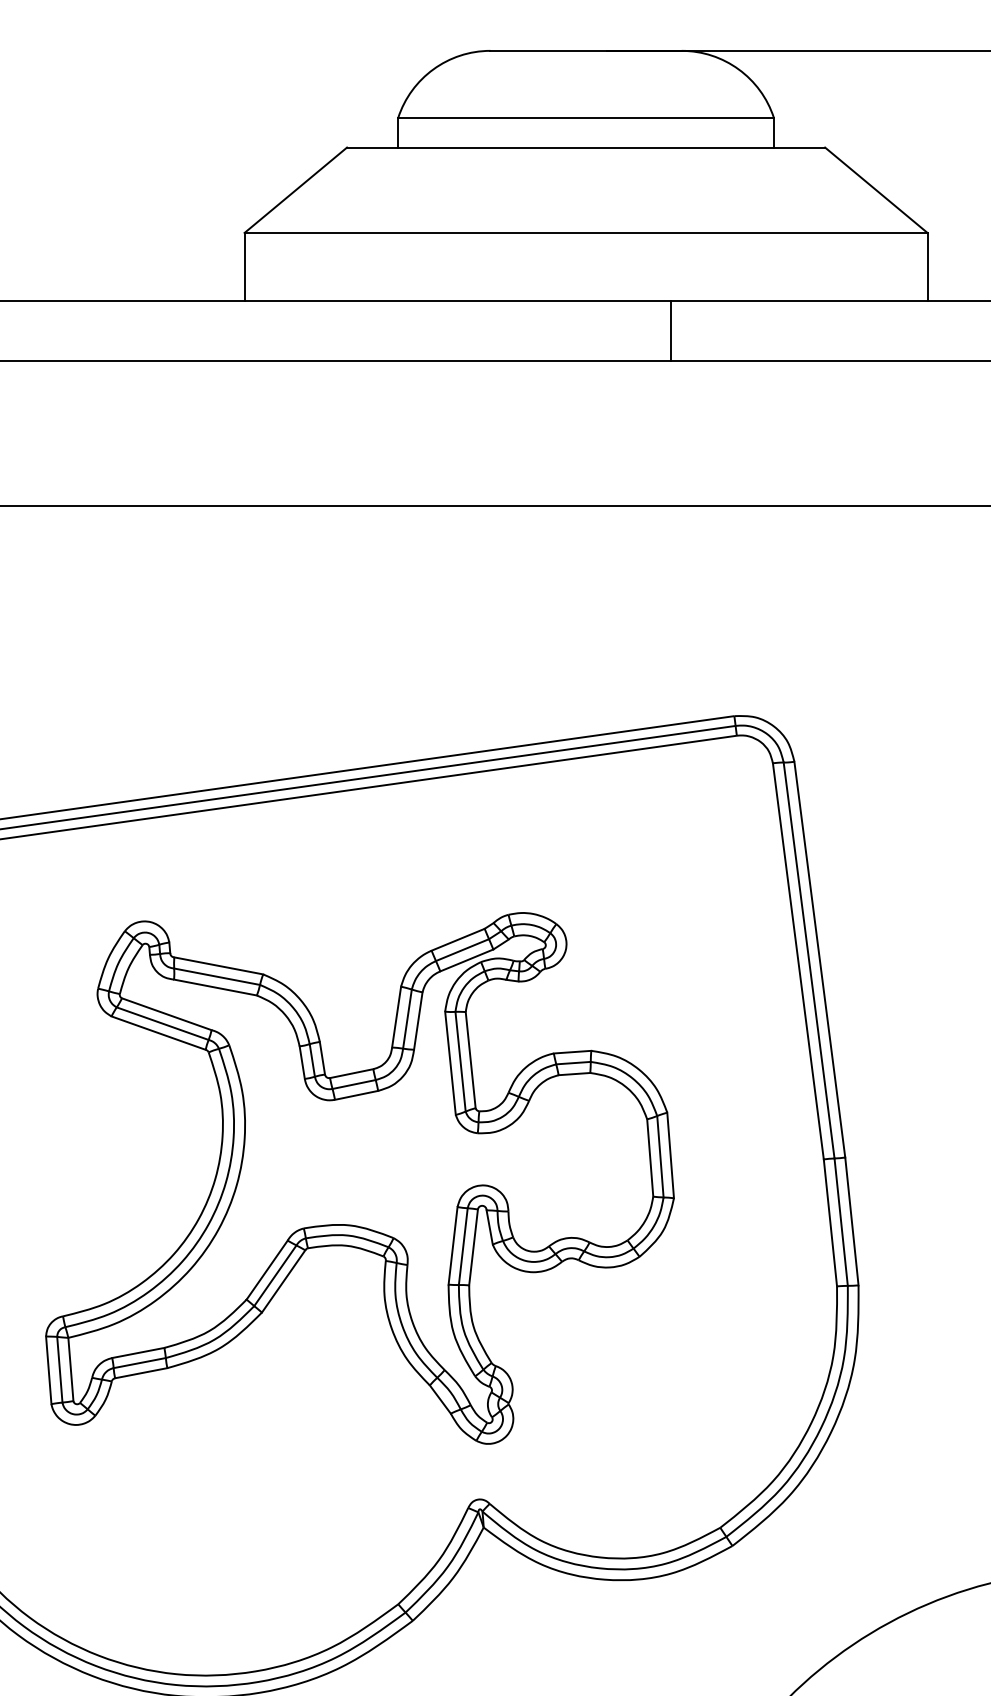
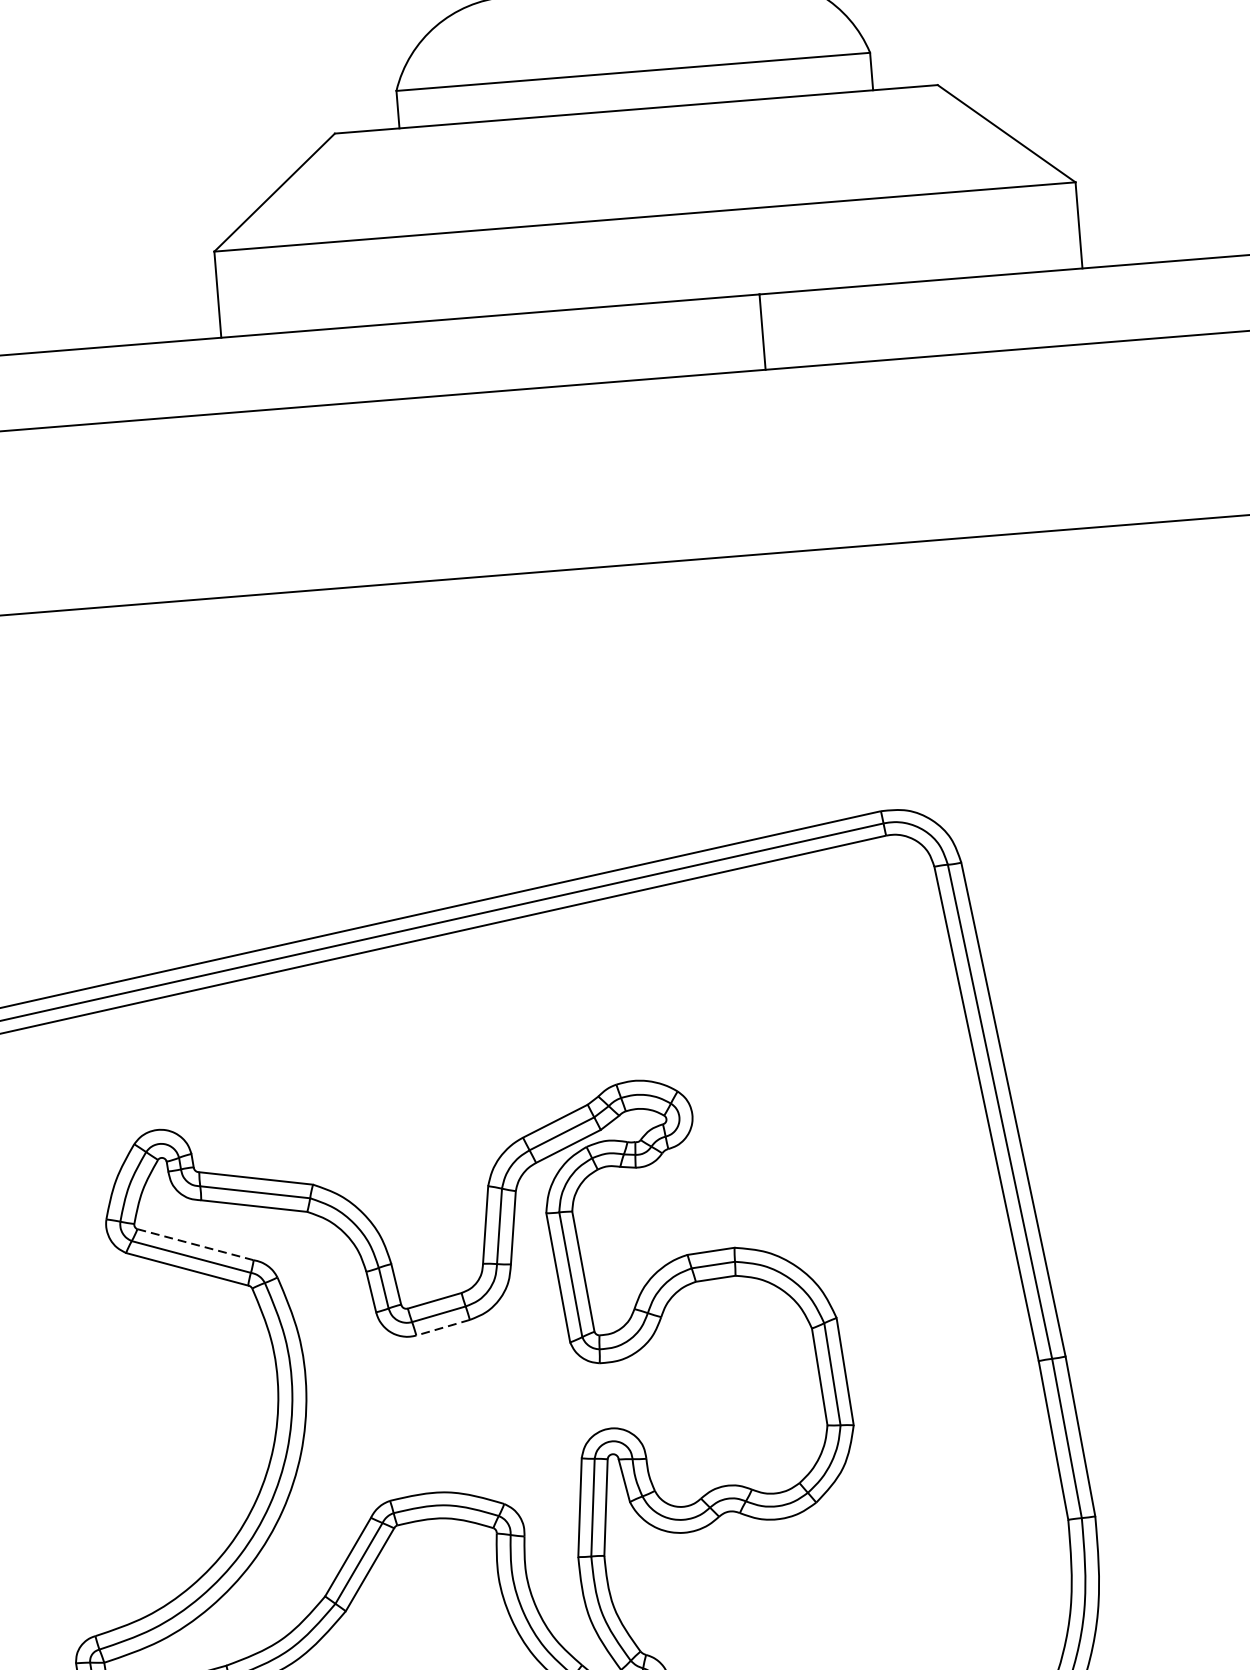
line: (166, 1014) -> (195, 1245), solid -> dashed
line: (356, 1095) -> (442, 1327), solid -> dashed

